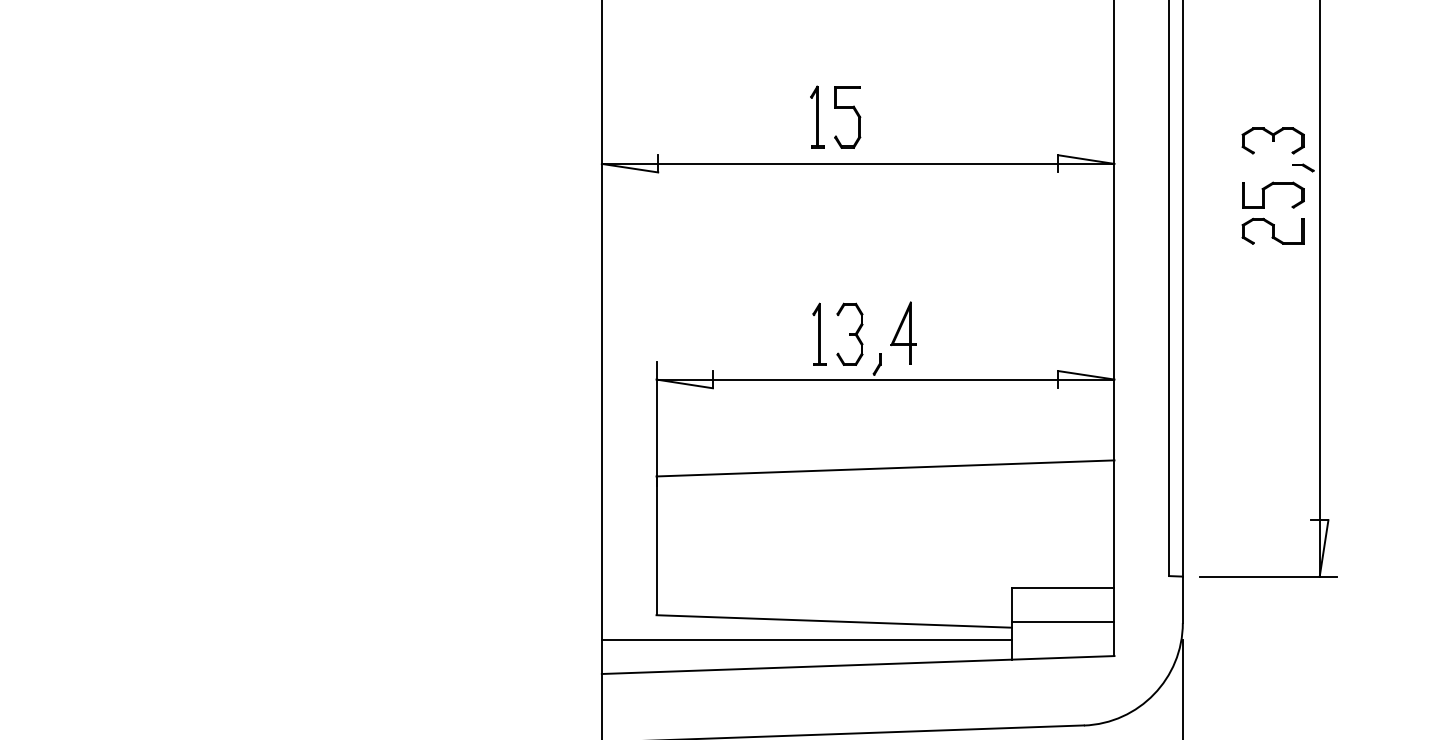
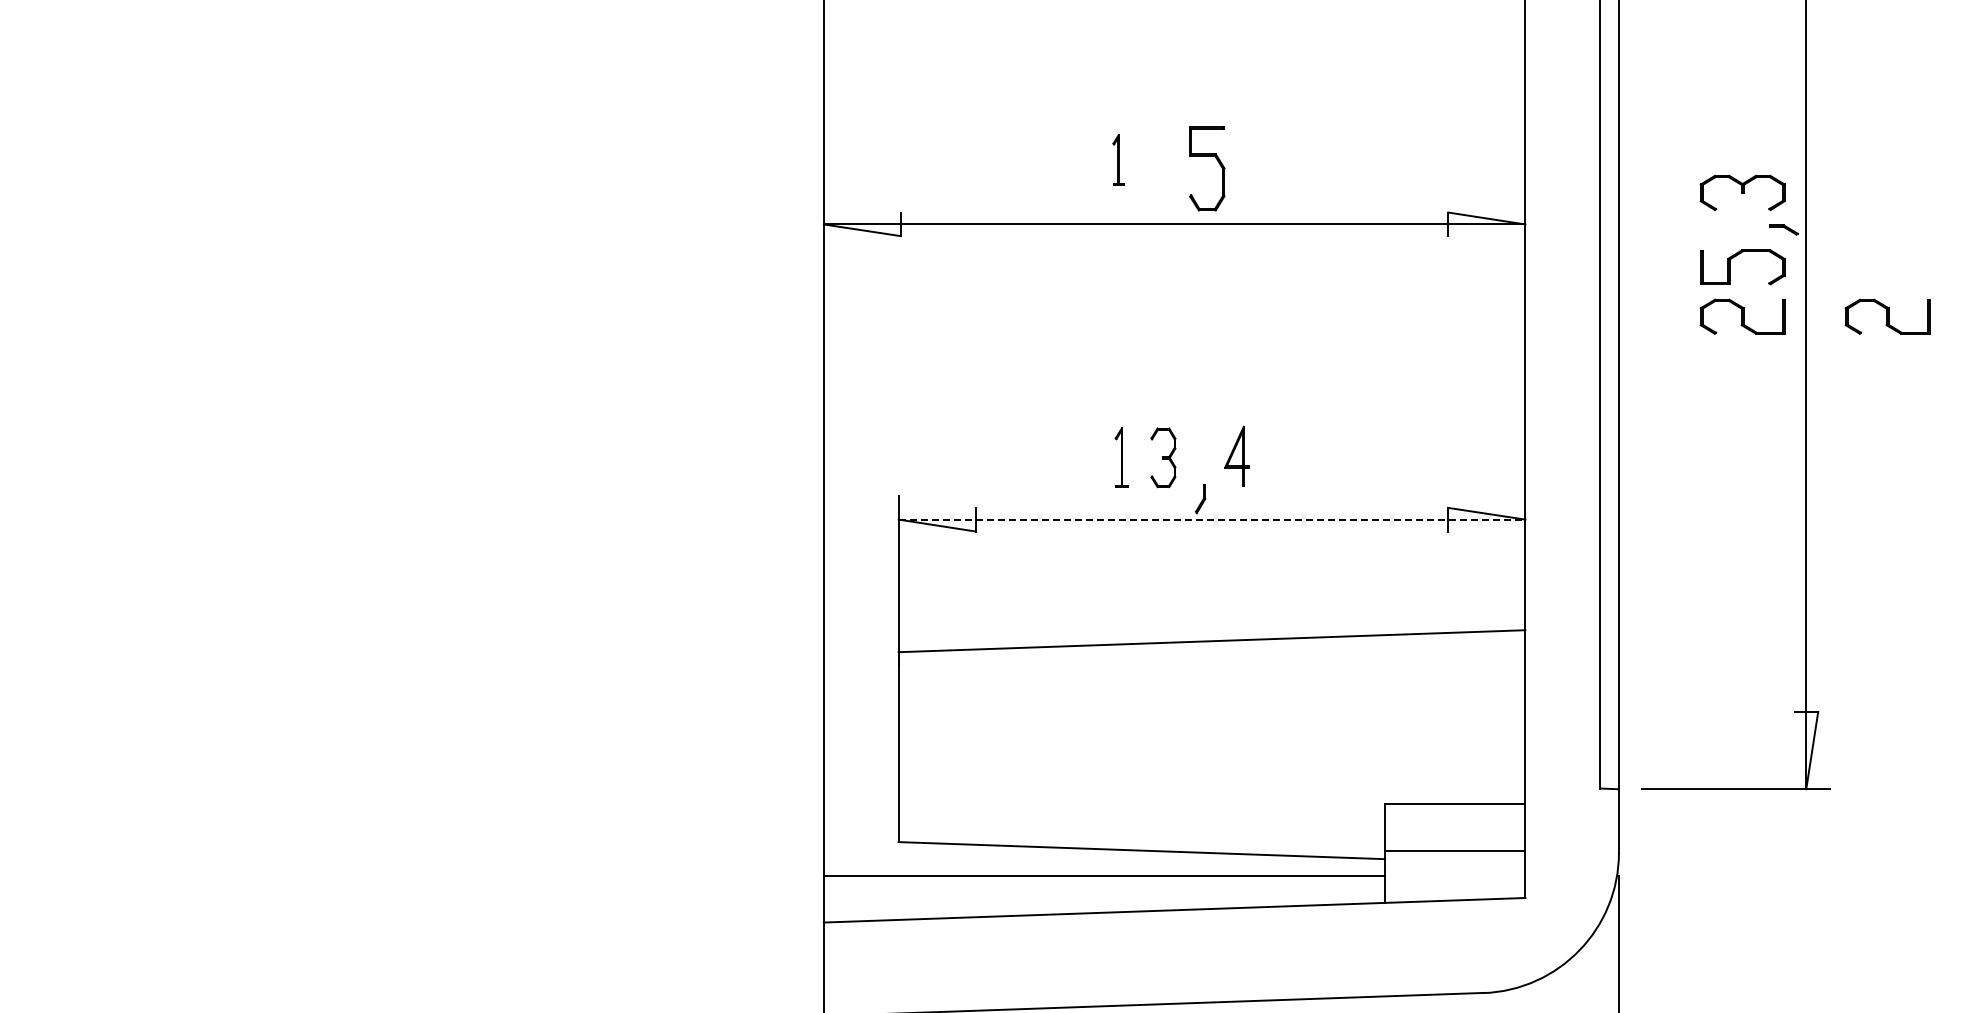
part: (847, 108) -> (1207, 156), moved
part: (817, 116) -> (1118, 159), size x0.6
part: (1379, 231) -> (1887, 316), added
part: (903, 333) -> (1236, 456), size x0.7
part: (819, 334) -> (1121, 457), size x0.7
part: (850, 334) -> (1163, 457), size x0.7
line: (885, 379) -> (1212, 519), solid -> dashed

